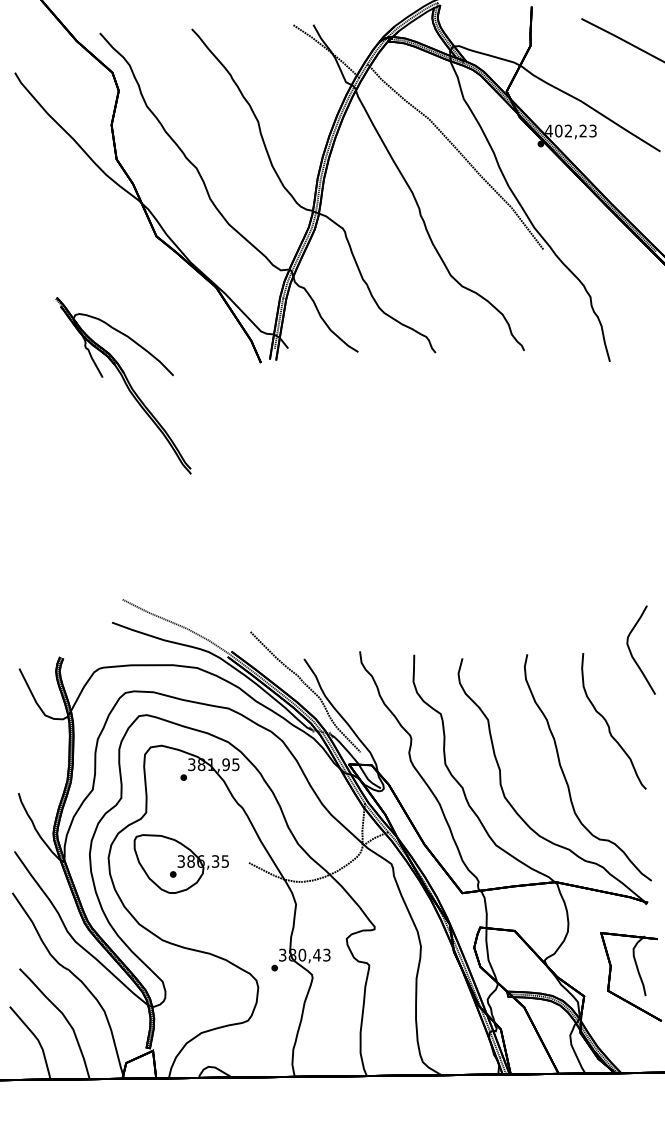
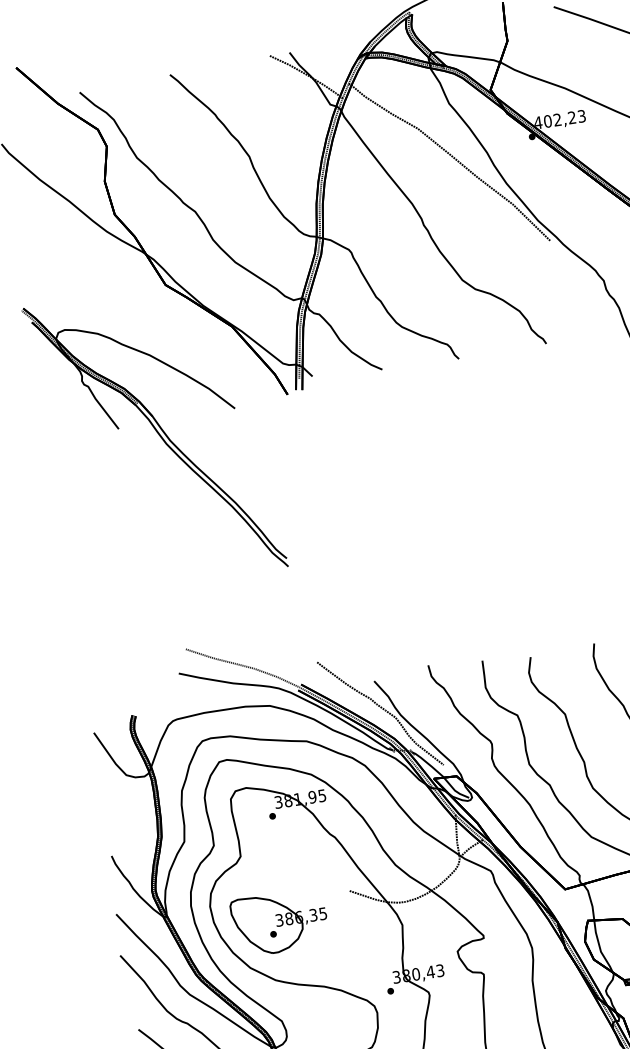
part: (123, 385) -> (155, 437), size x1.67
part: (180, 863) -> (279, 922), moved

